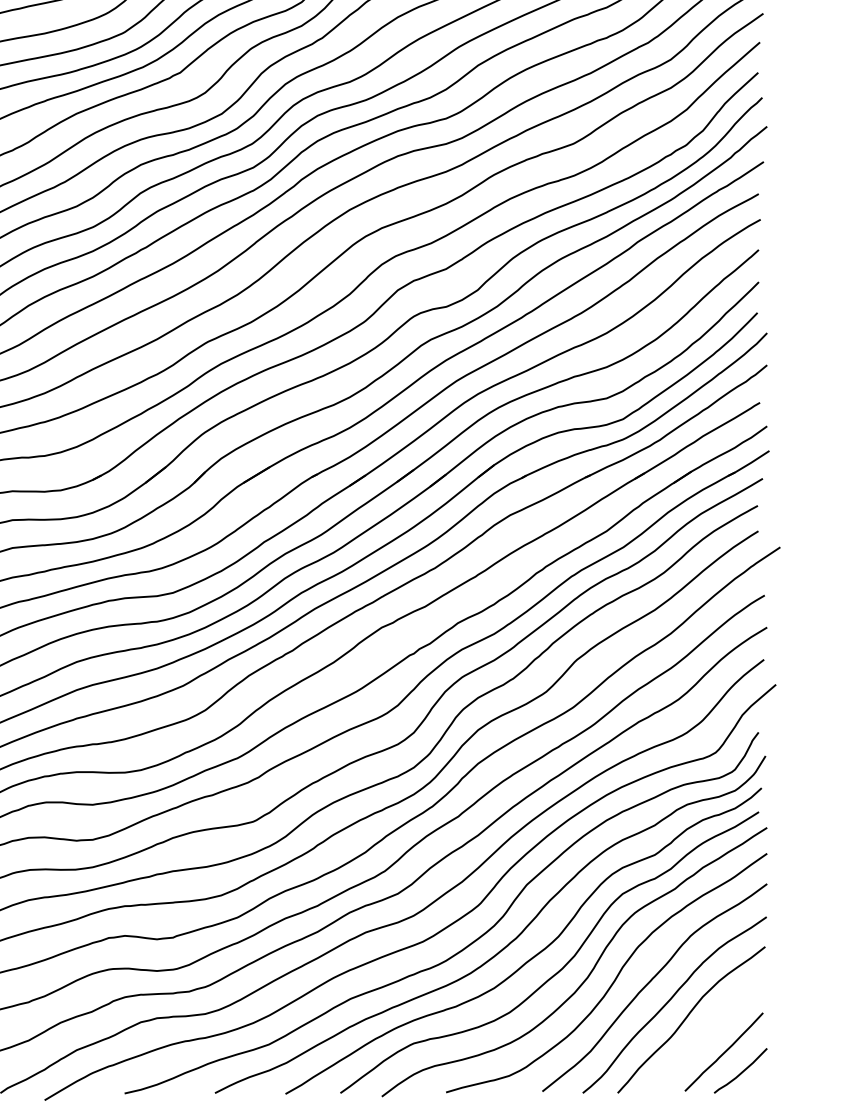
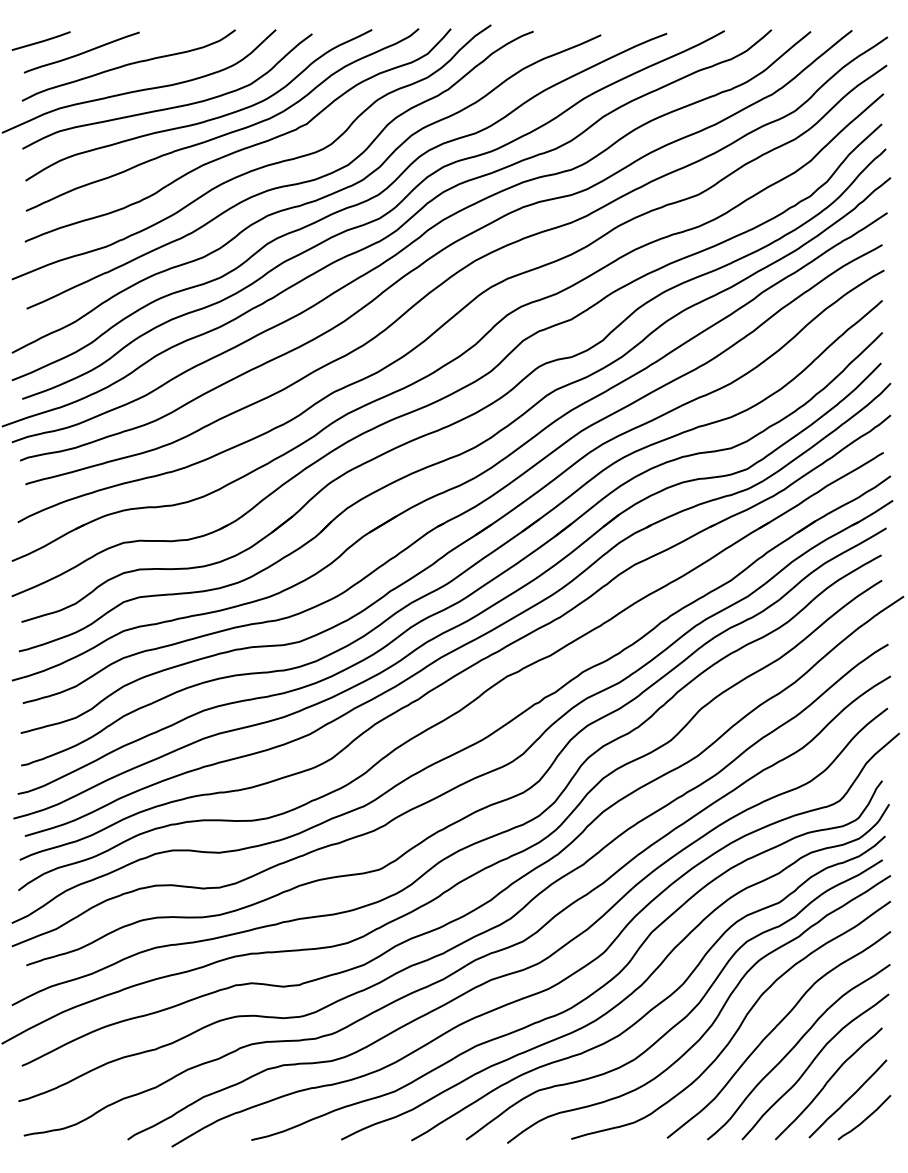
curve: (704, 1035) -> (828, 1082), added

